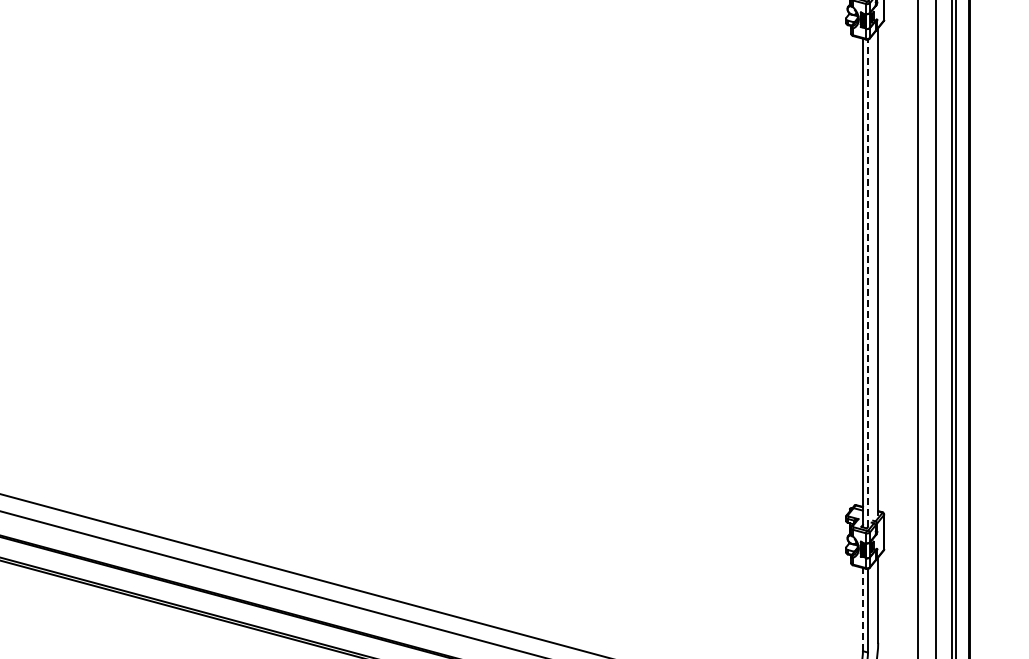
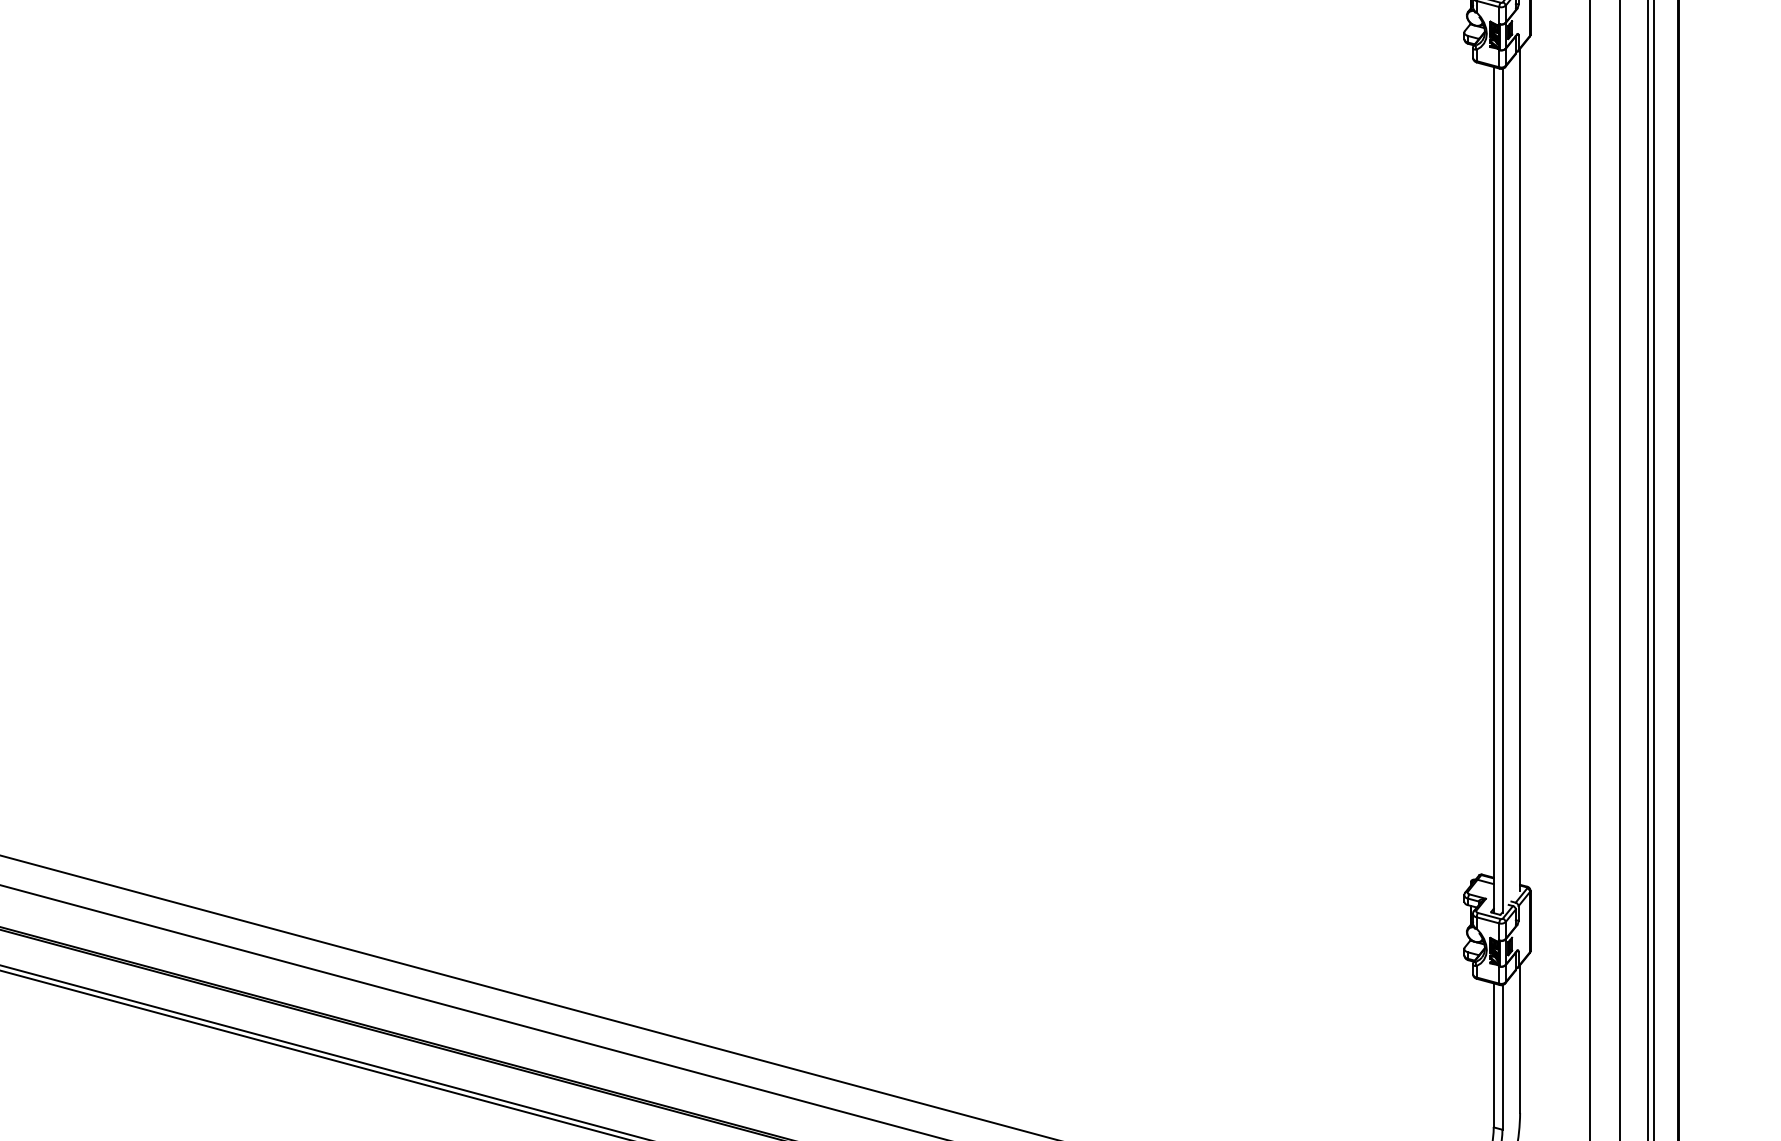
line: (868, 283) -> (1503, 490), dashed -> solid
line: (862, 609) -> (1492, 1055), dashed -> solid

